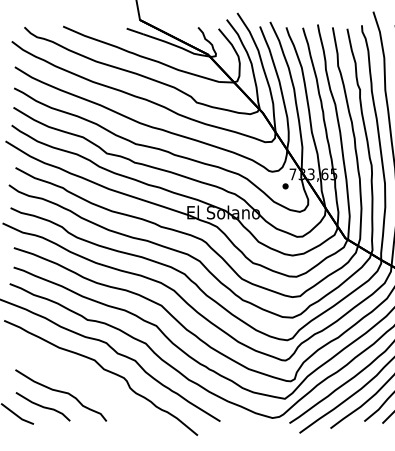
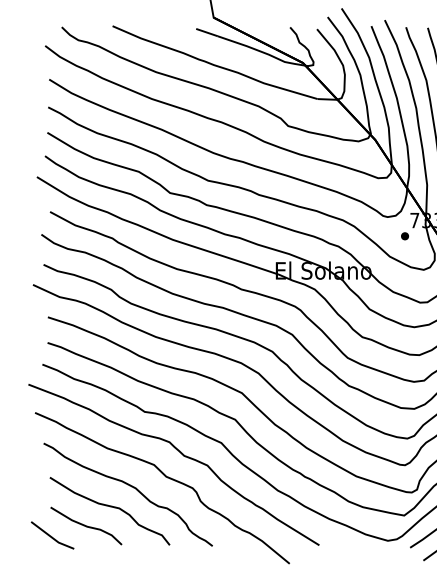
curve: (77, 377) -> (131, 487), added

